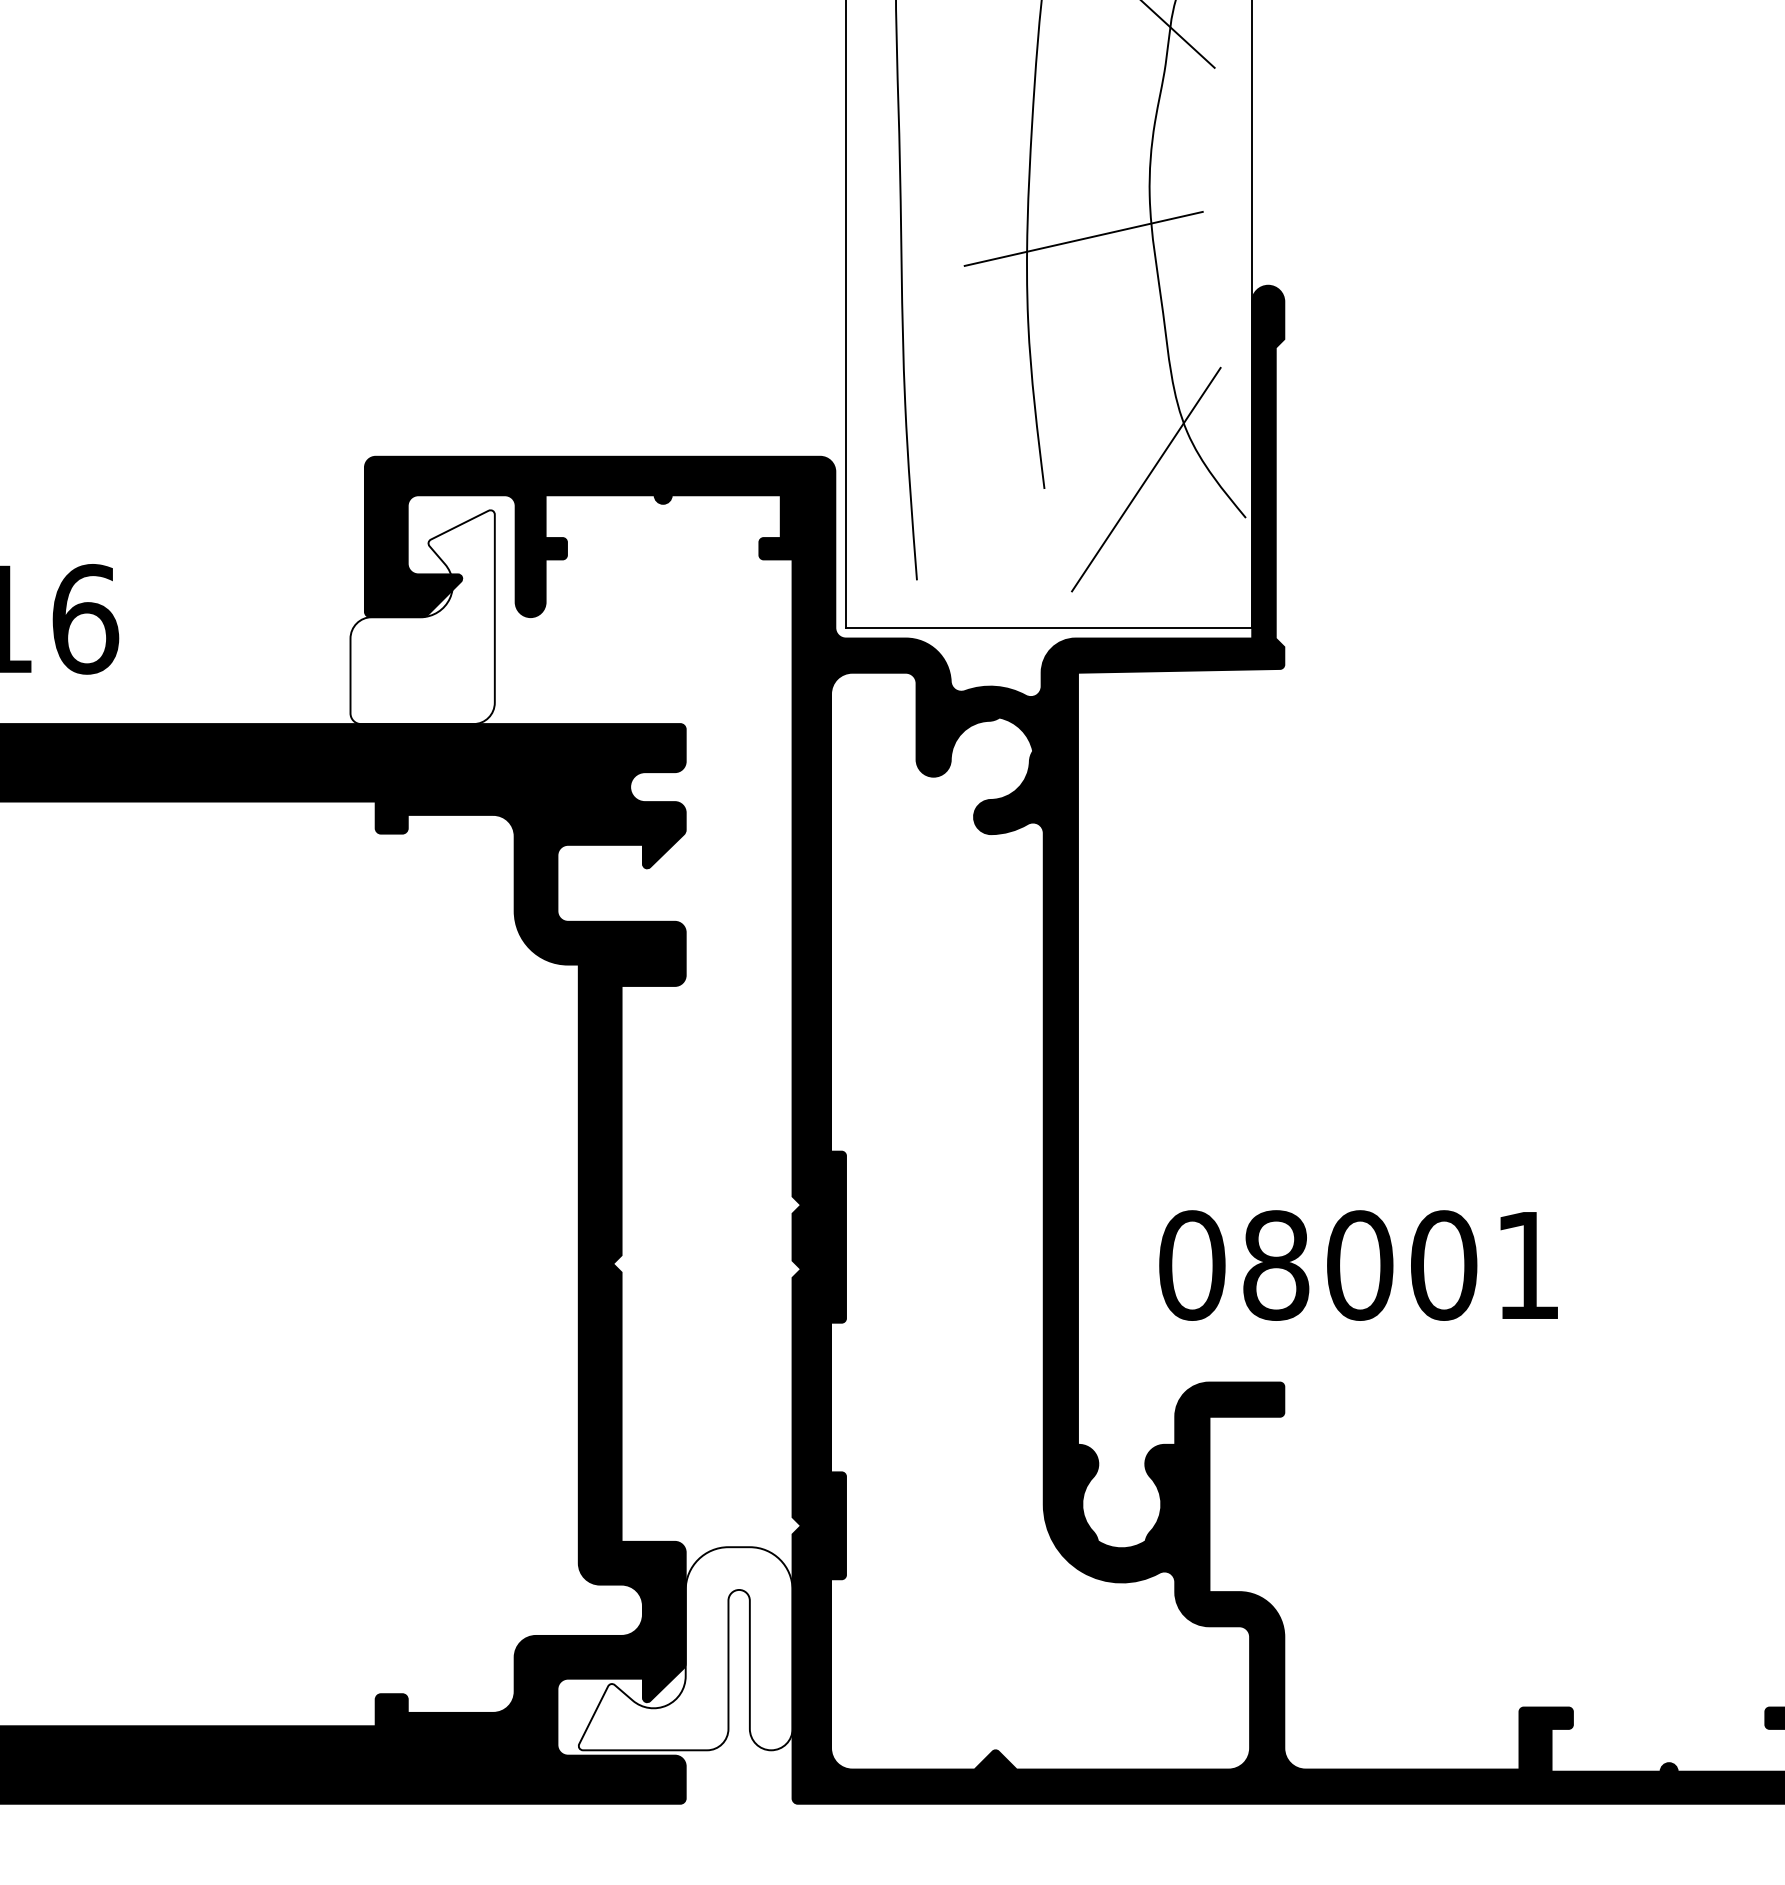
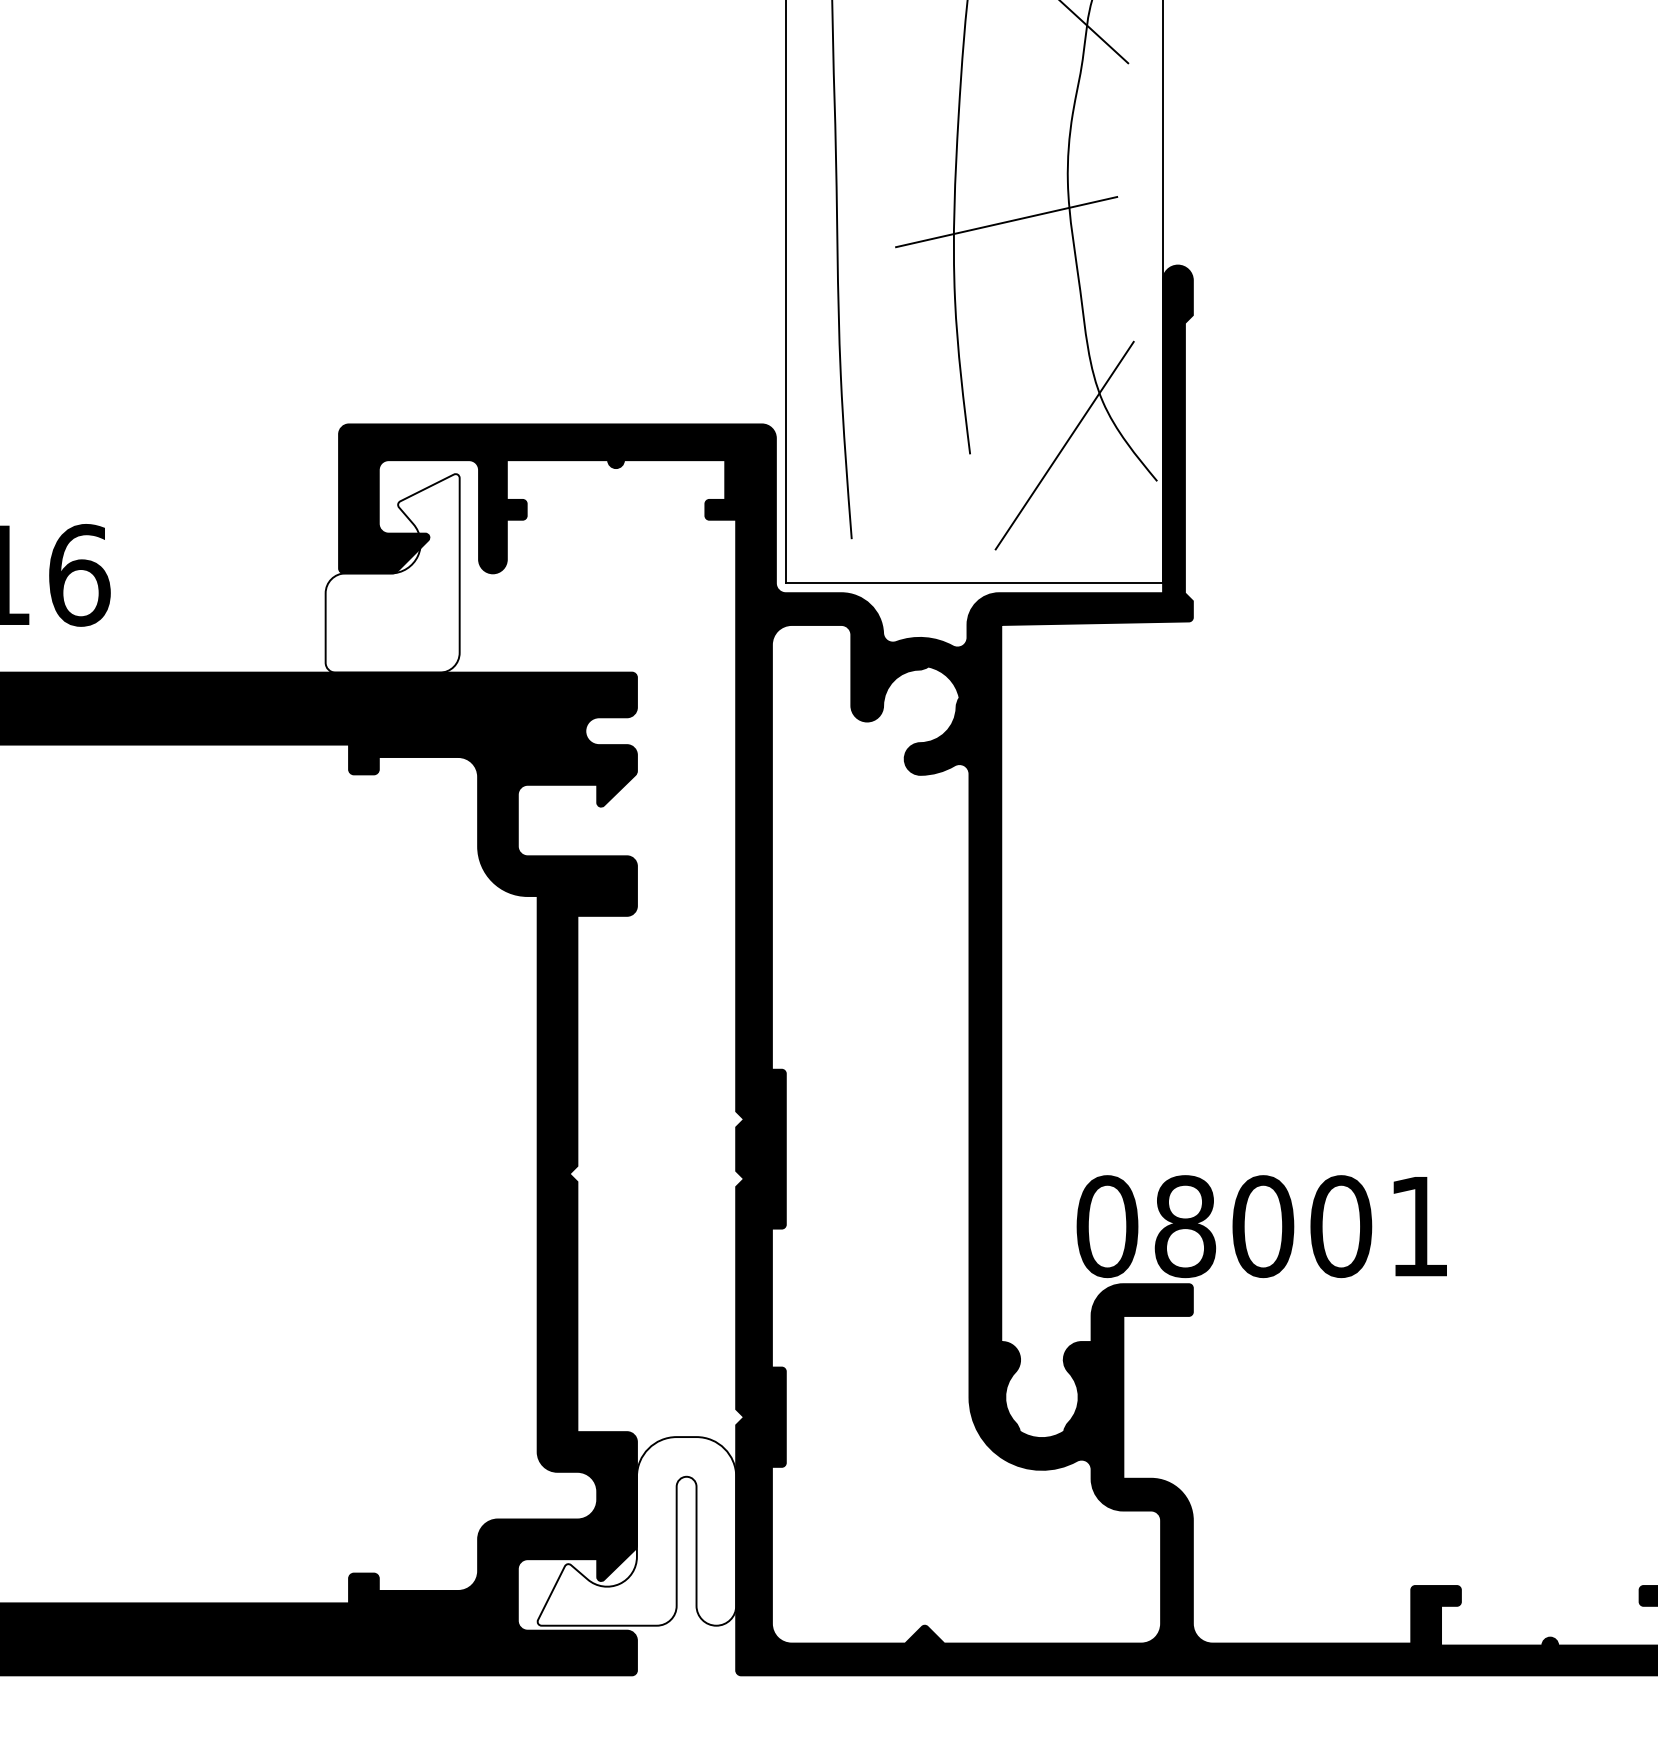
text: (1358, 1265) -> (1261, 1226), moved

